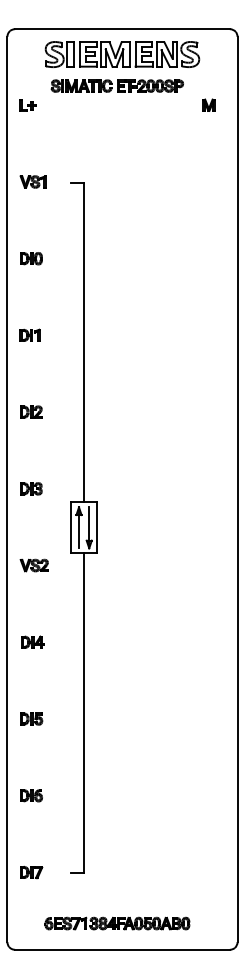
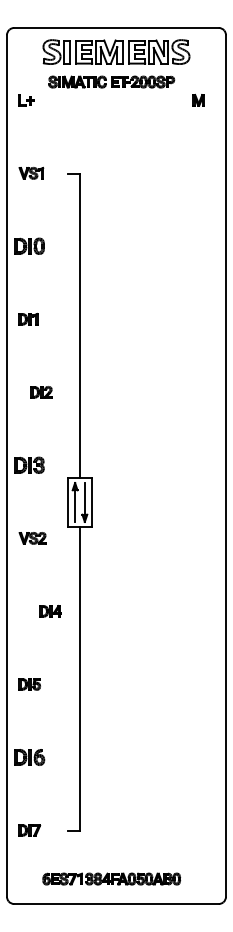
part: (31, 258) -> (29, 246), size x1.4
part: (31, 412) -> (41, 392), moved
part: (31, 488) -> (29, 465), size x1.4
part: (32, 642) -> (50, 611), moved
part: (31, 795) -> (29, 757), size x1.4

